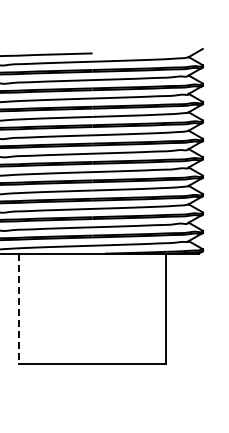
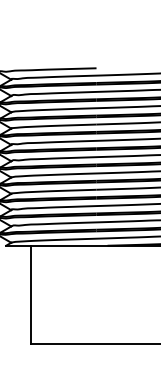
line: (18, 309) -> (30, 295), dashed -> solid

